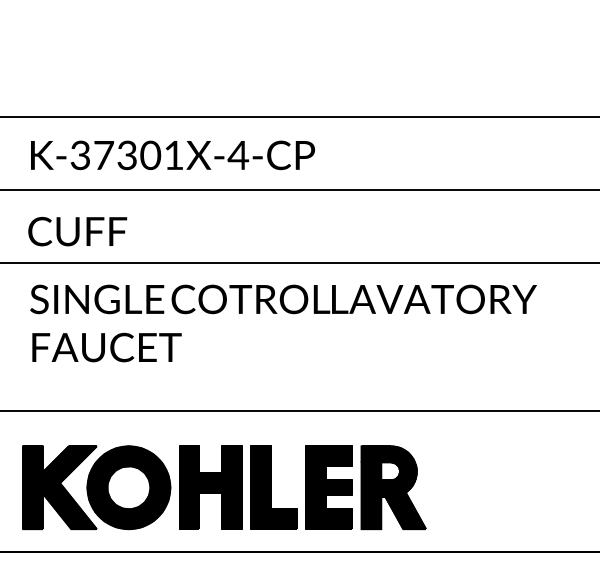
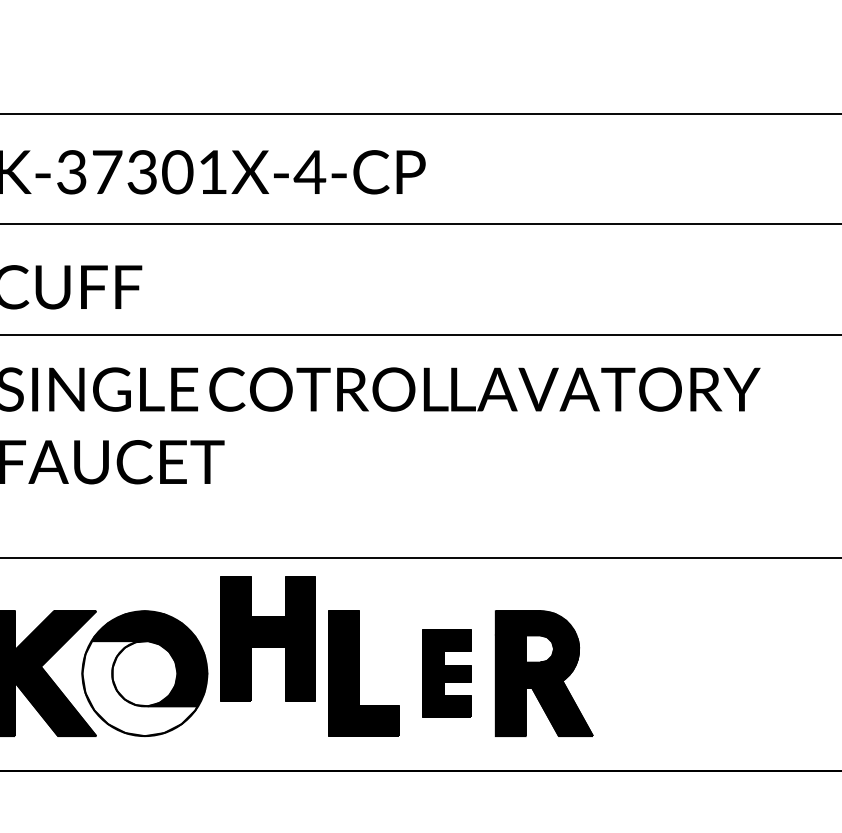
part: (210, 487) -> (267, 638), moved
part: (328, 487) -> (445, 673), size x0.7
fill: (125, 497) -> (139, 688), removed

